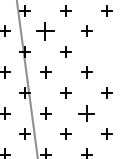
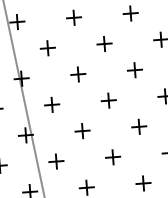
part: (45, 30) -> (47, 47), size x0.62
part: (106, 51) -> (133, 69), added
part: (86, 113) -> (112, 157), size x0.71

